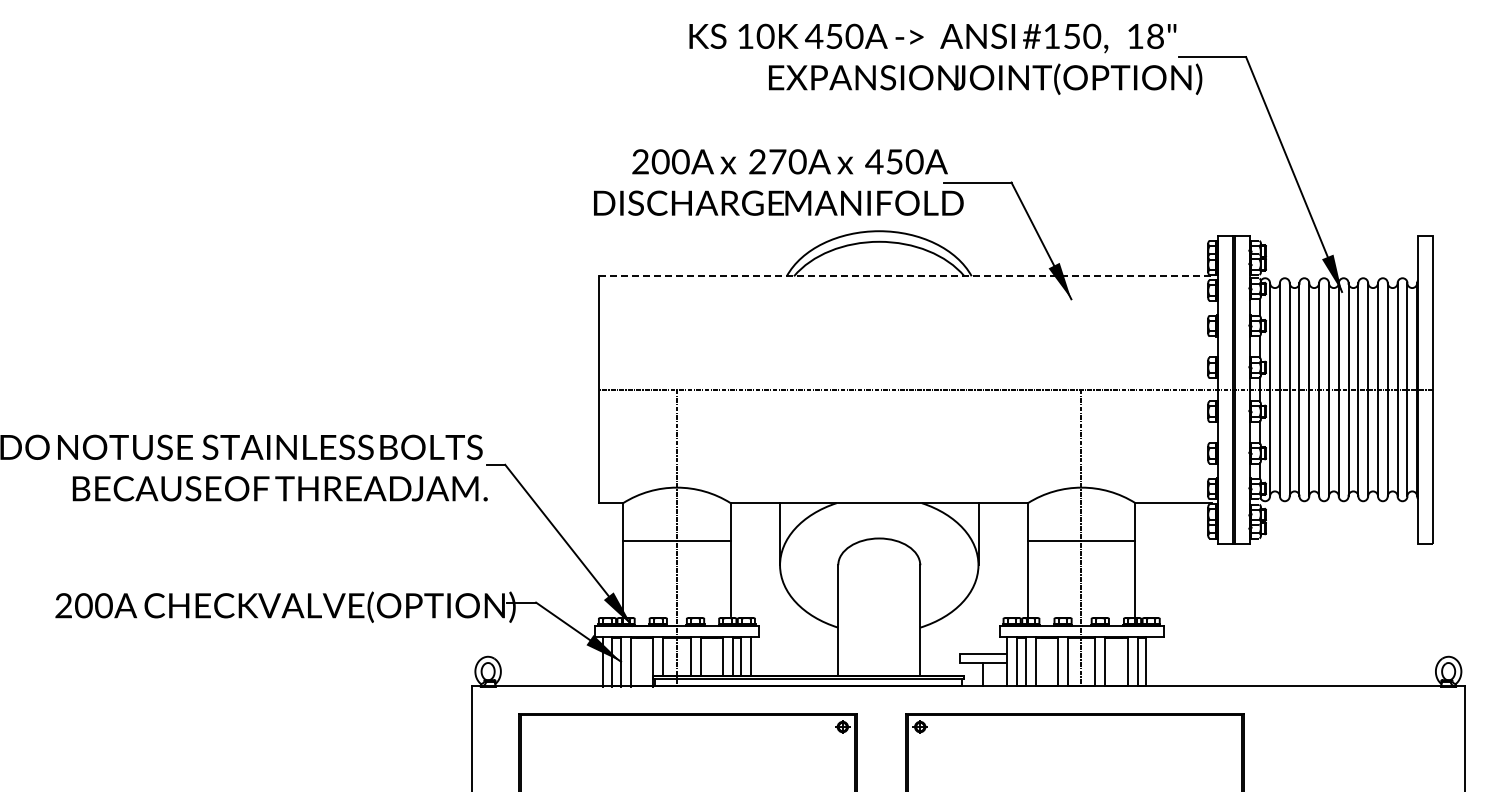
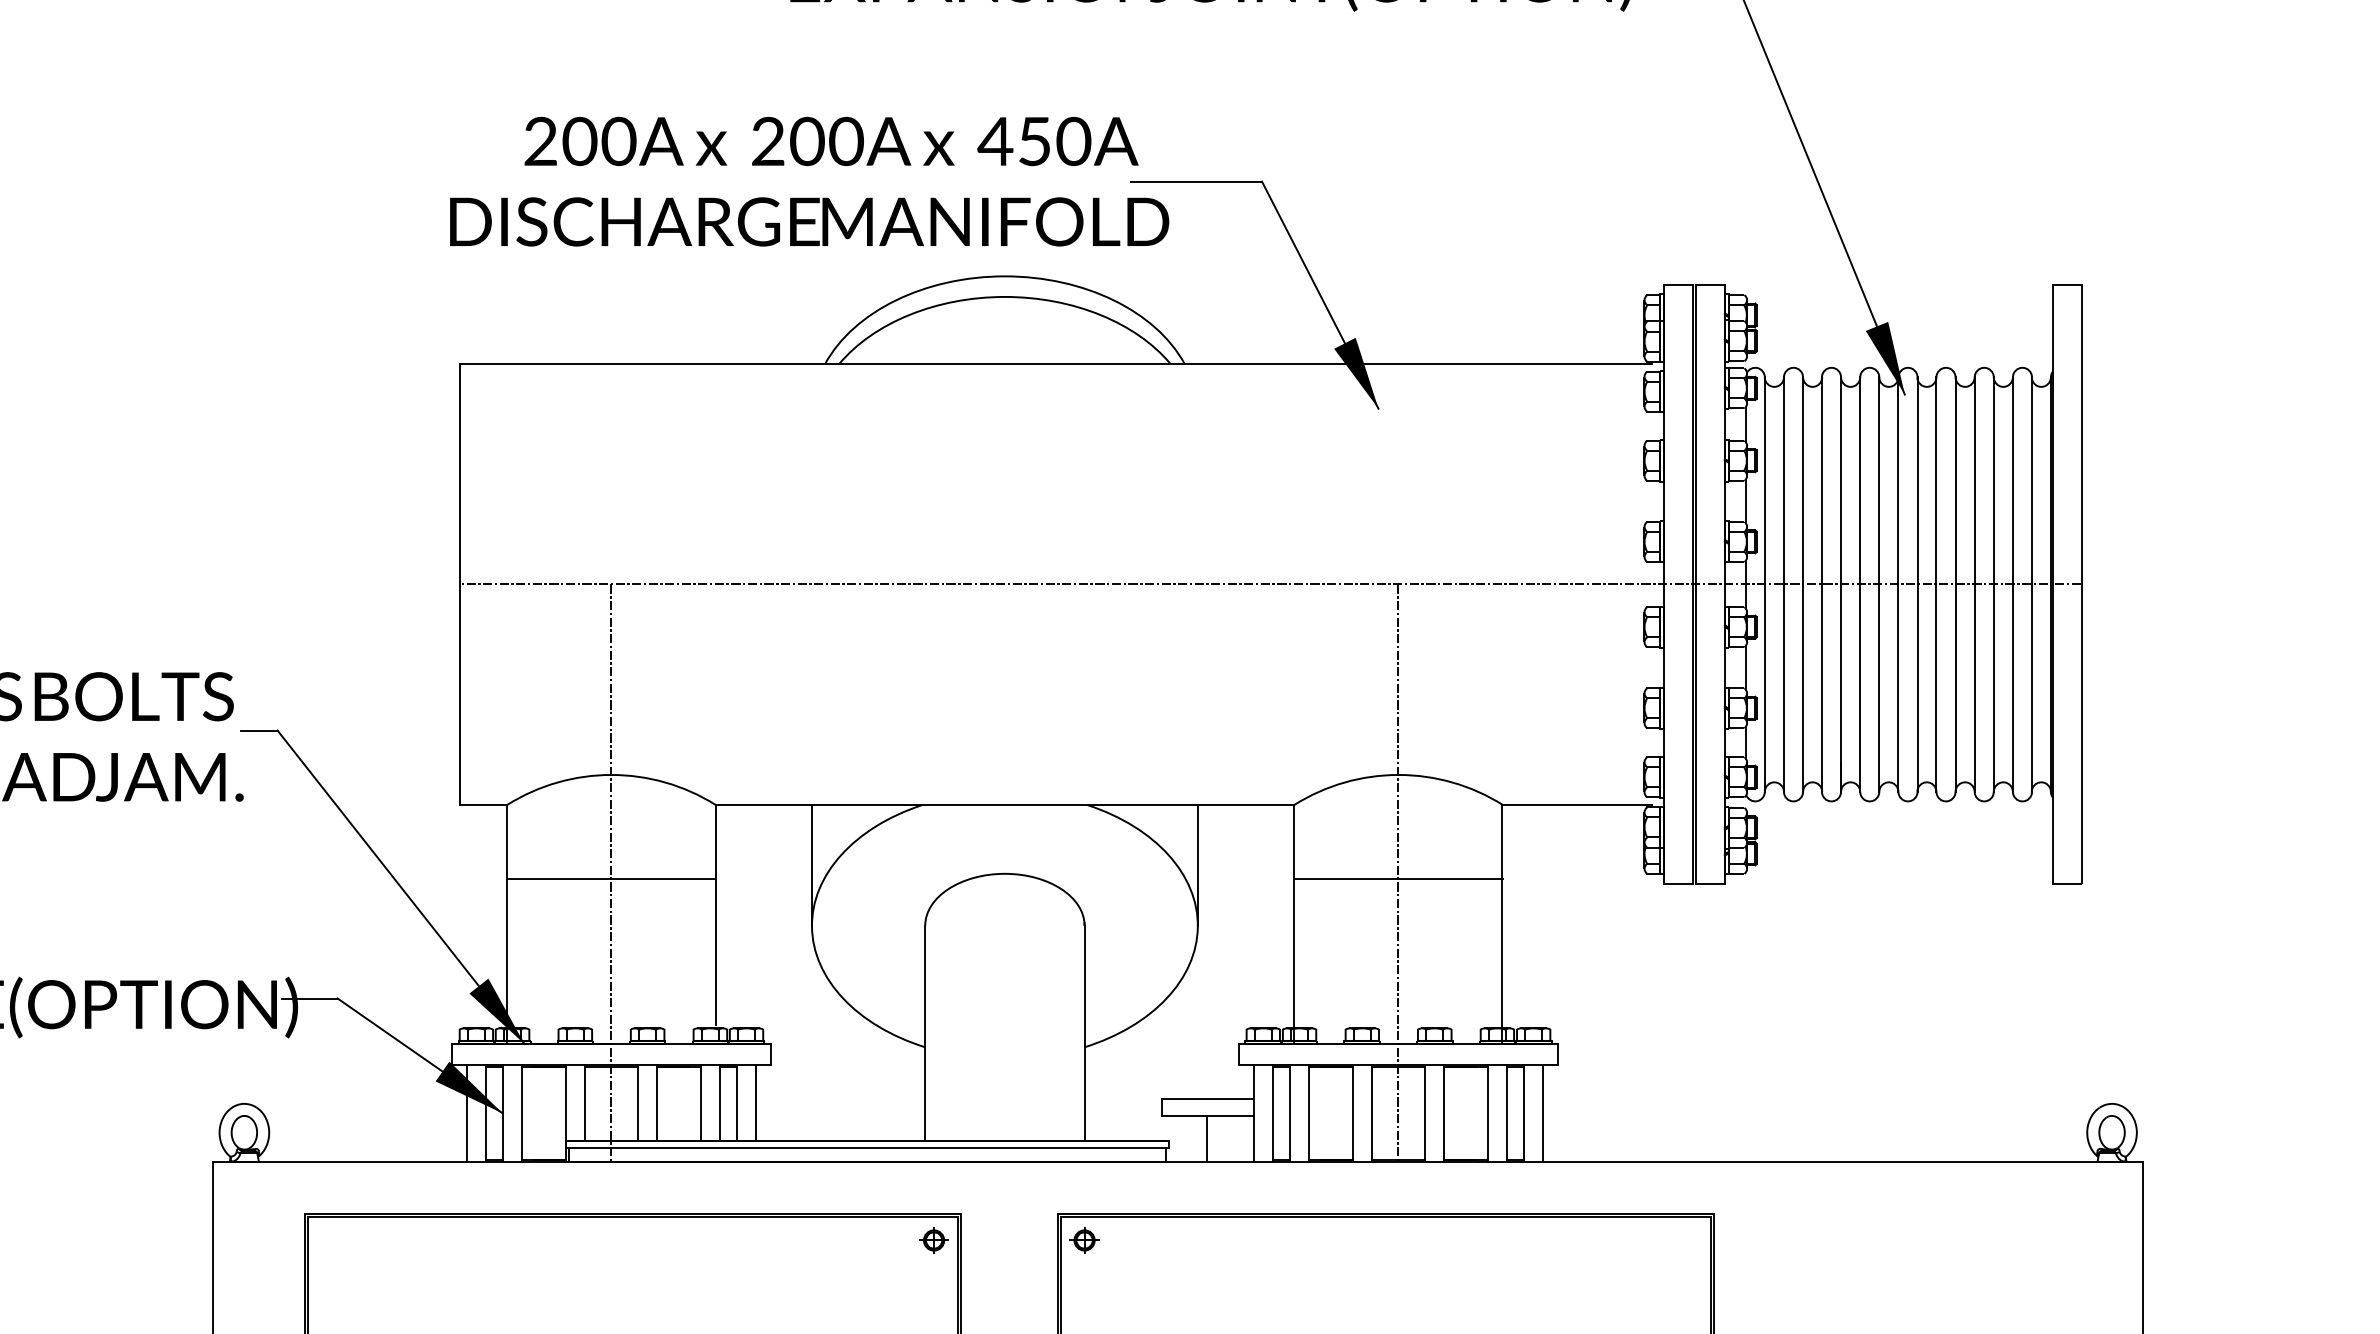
text: (777, 161) -> (807, 140), 270A -> 200A
line: (905, 276) -> (1055, 364), dashed -> solid
line: (1156, 661) -> (1543, 1113), added

